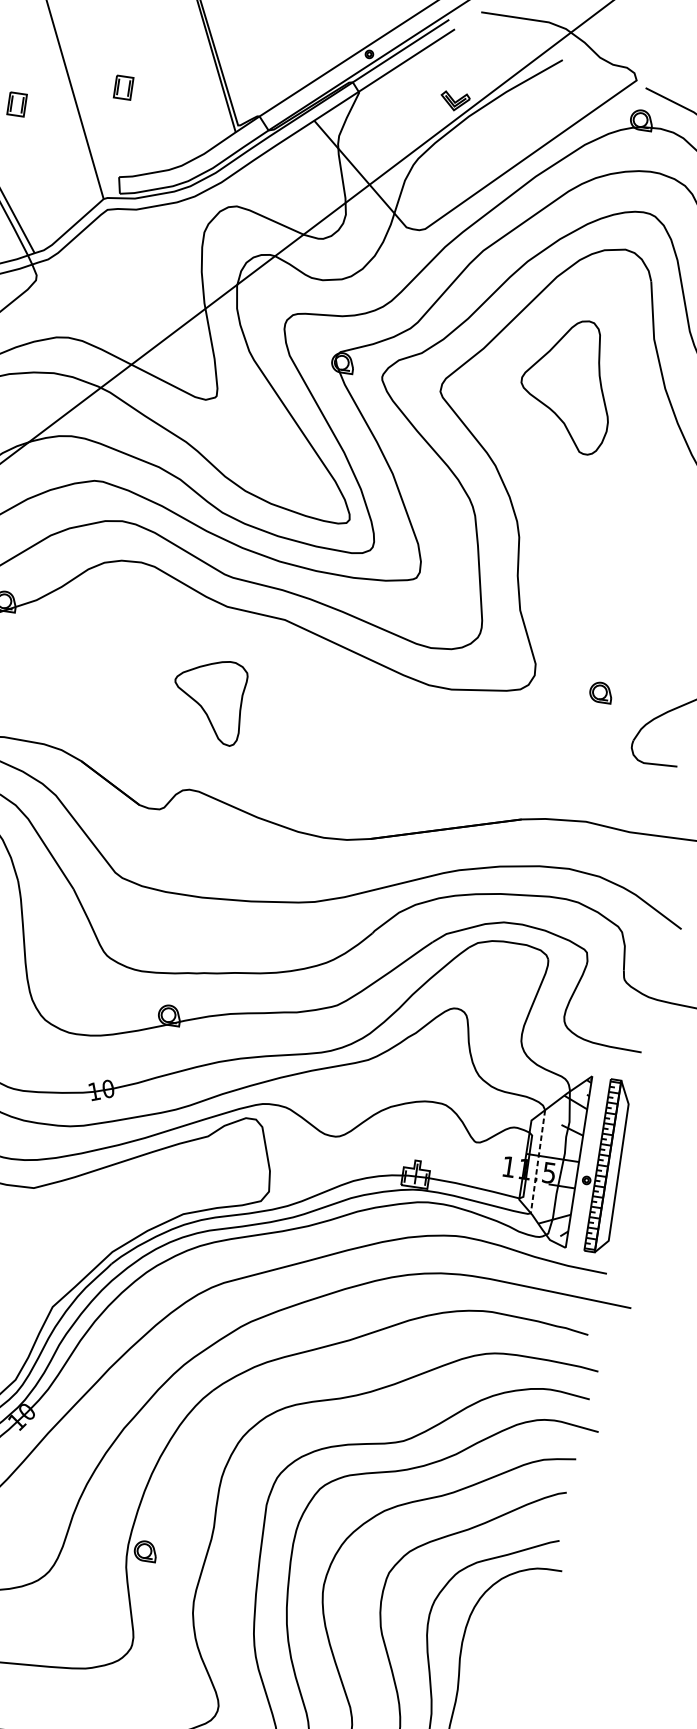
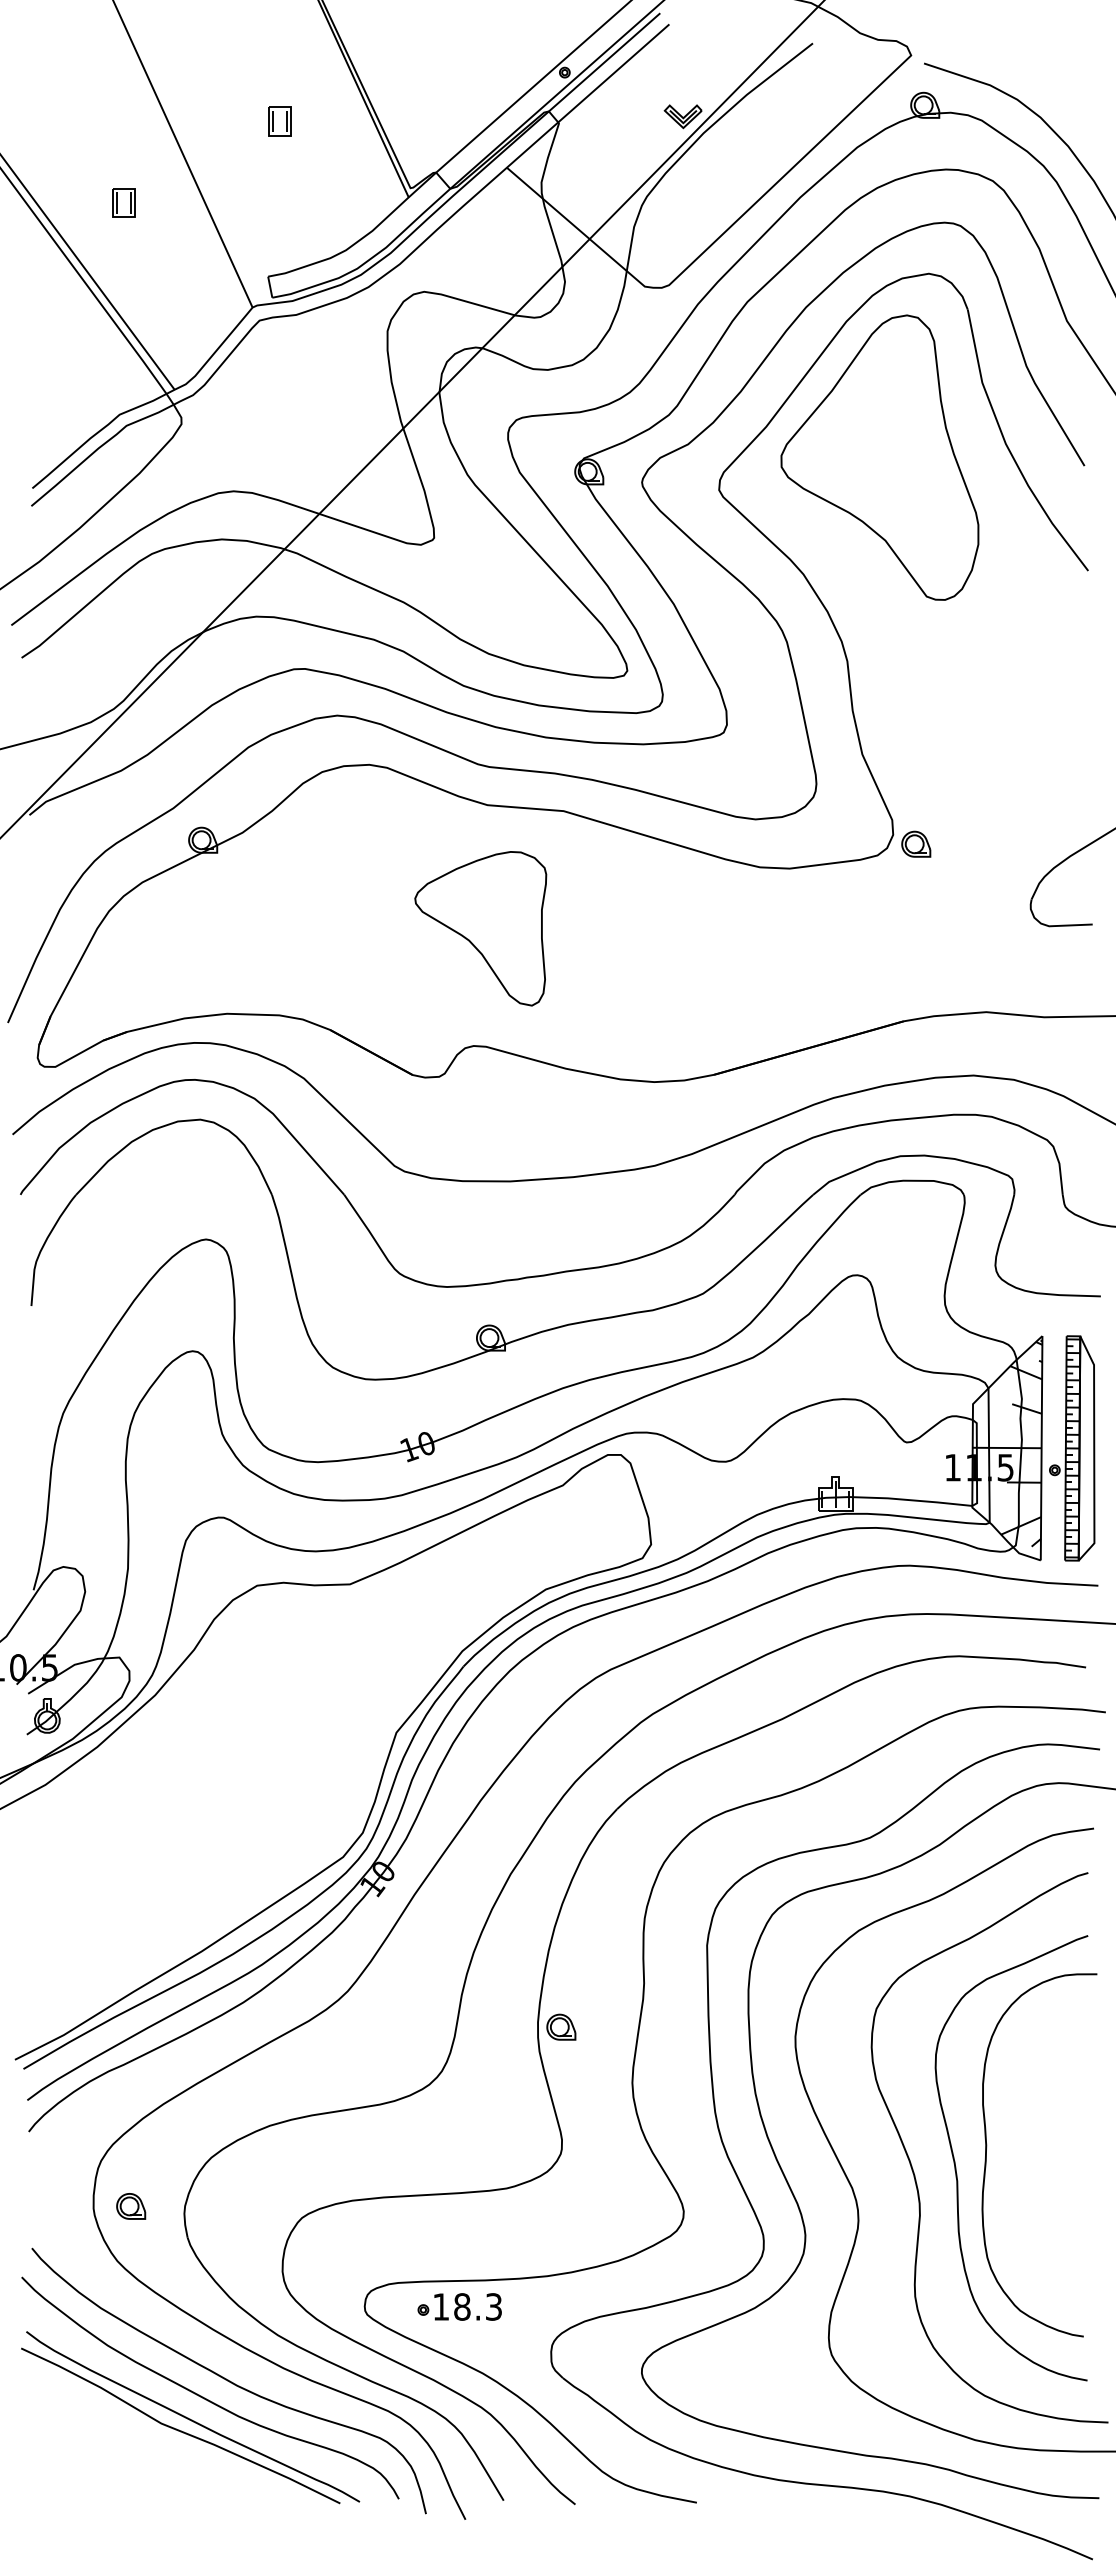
part: (123, 87) -> (279, 121), moved
part: (566, 384) -> (879, 457), size x1.67
part: (601, 692) -> (916, 843), moved
part: (208, 700) -> (480, 928), size x1.43
line: (538, 1162) -> (989, 1456), dashed -> solid

